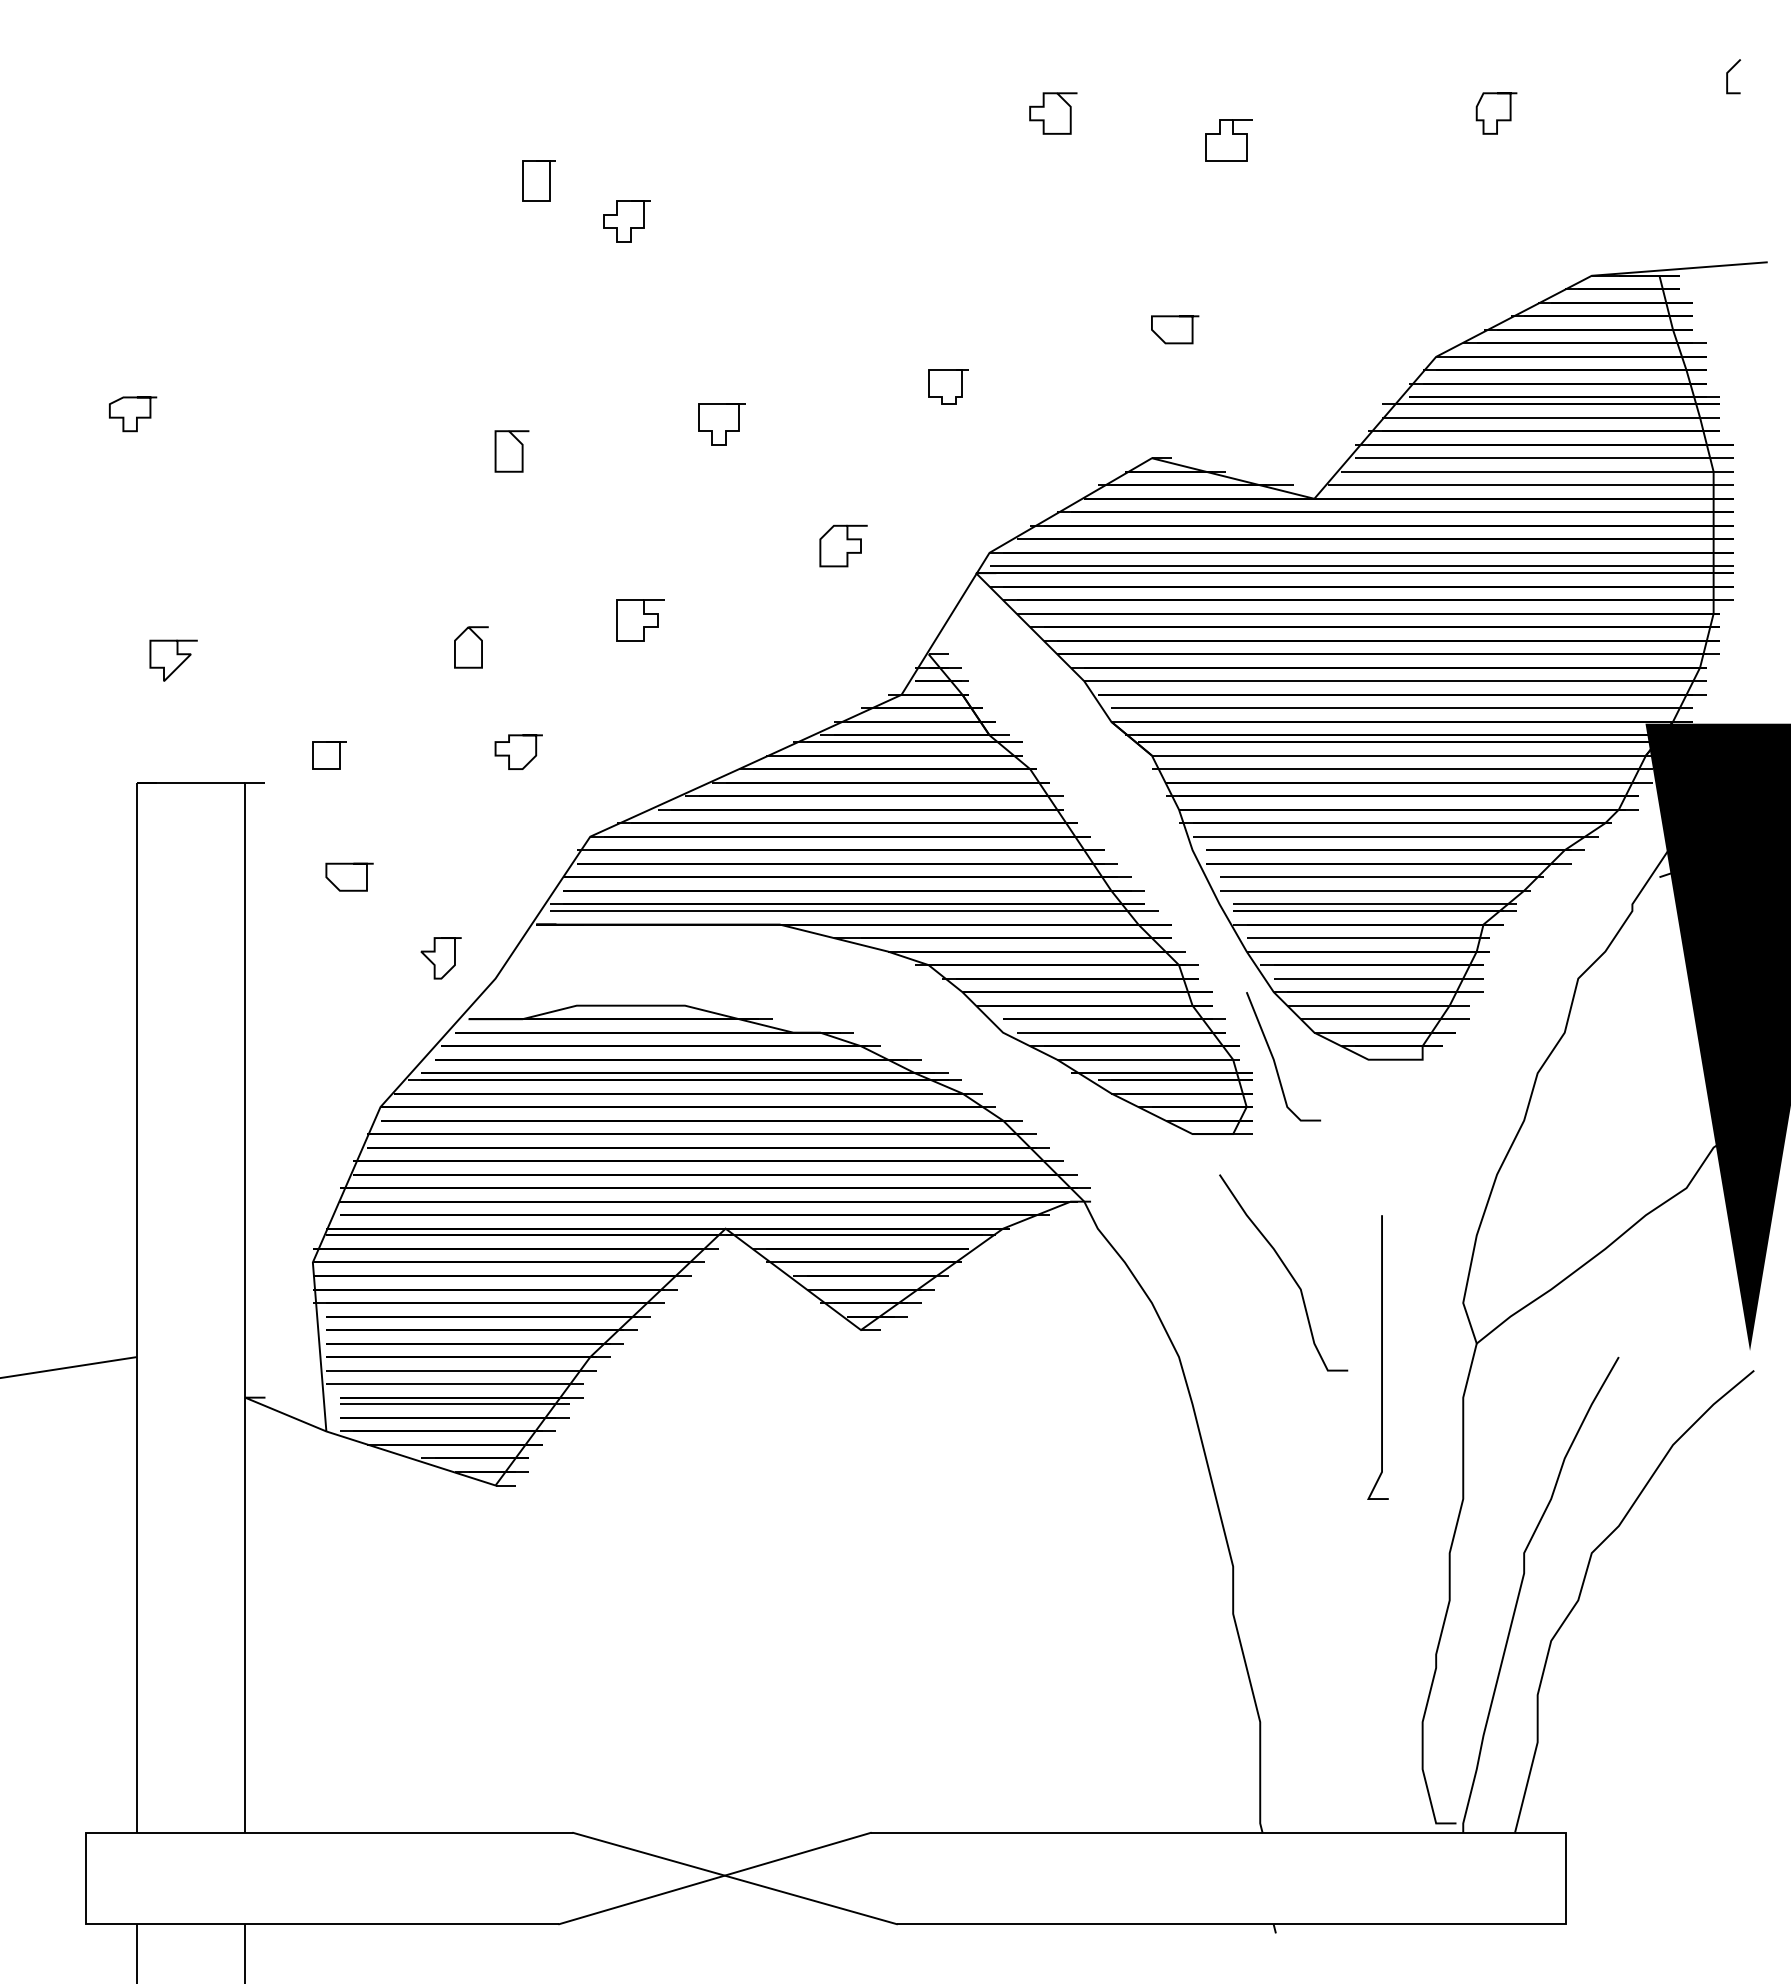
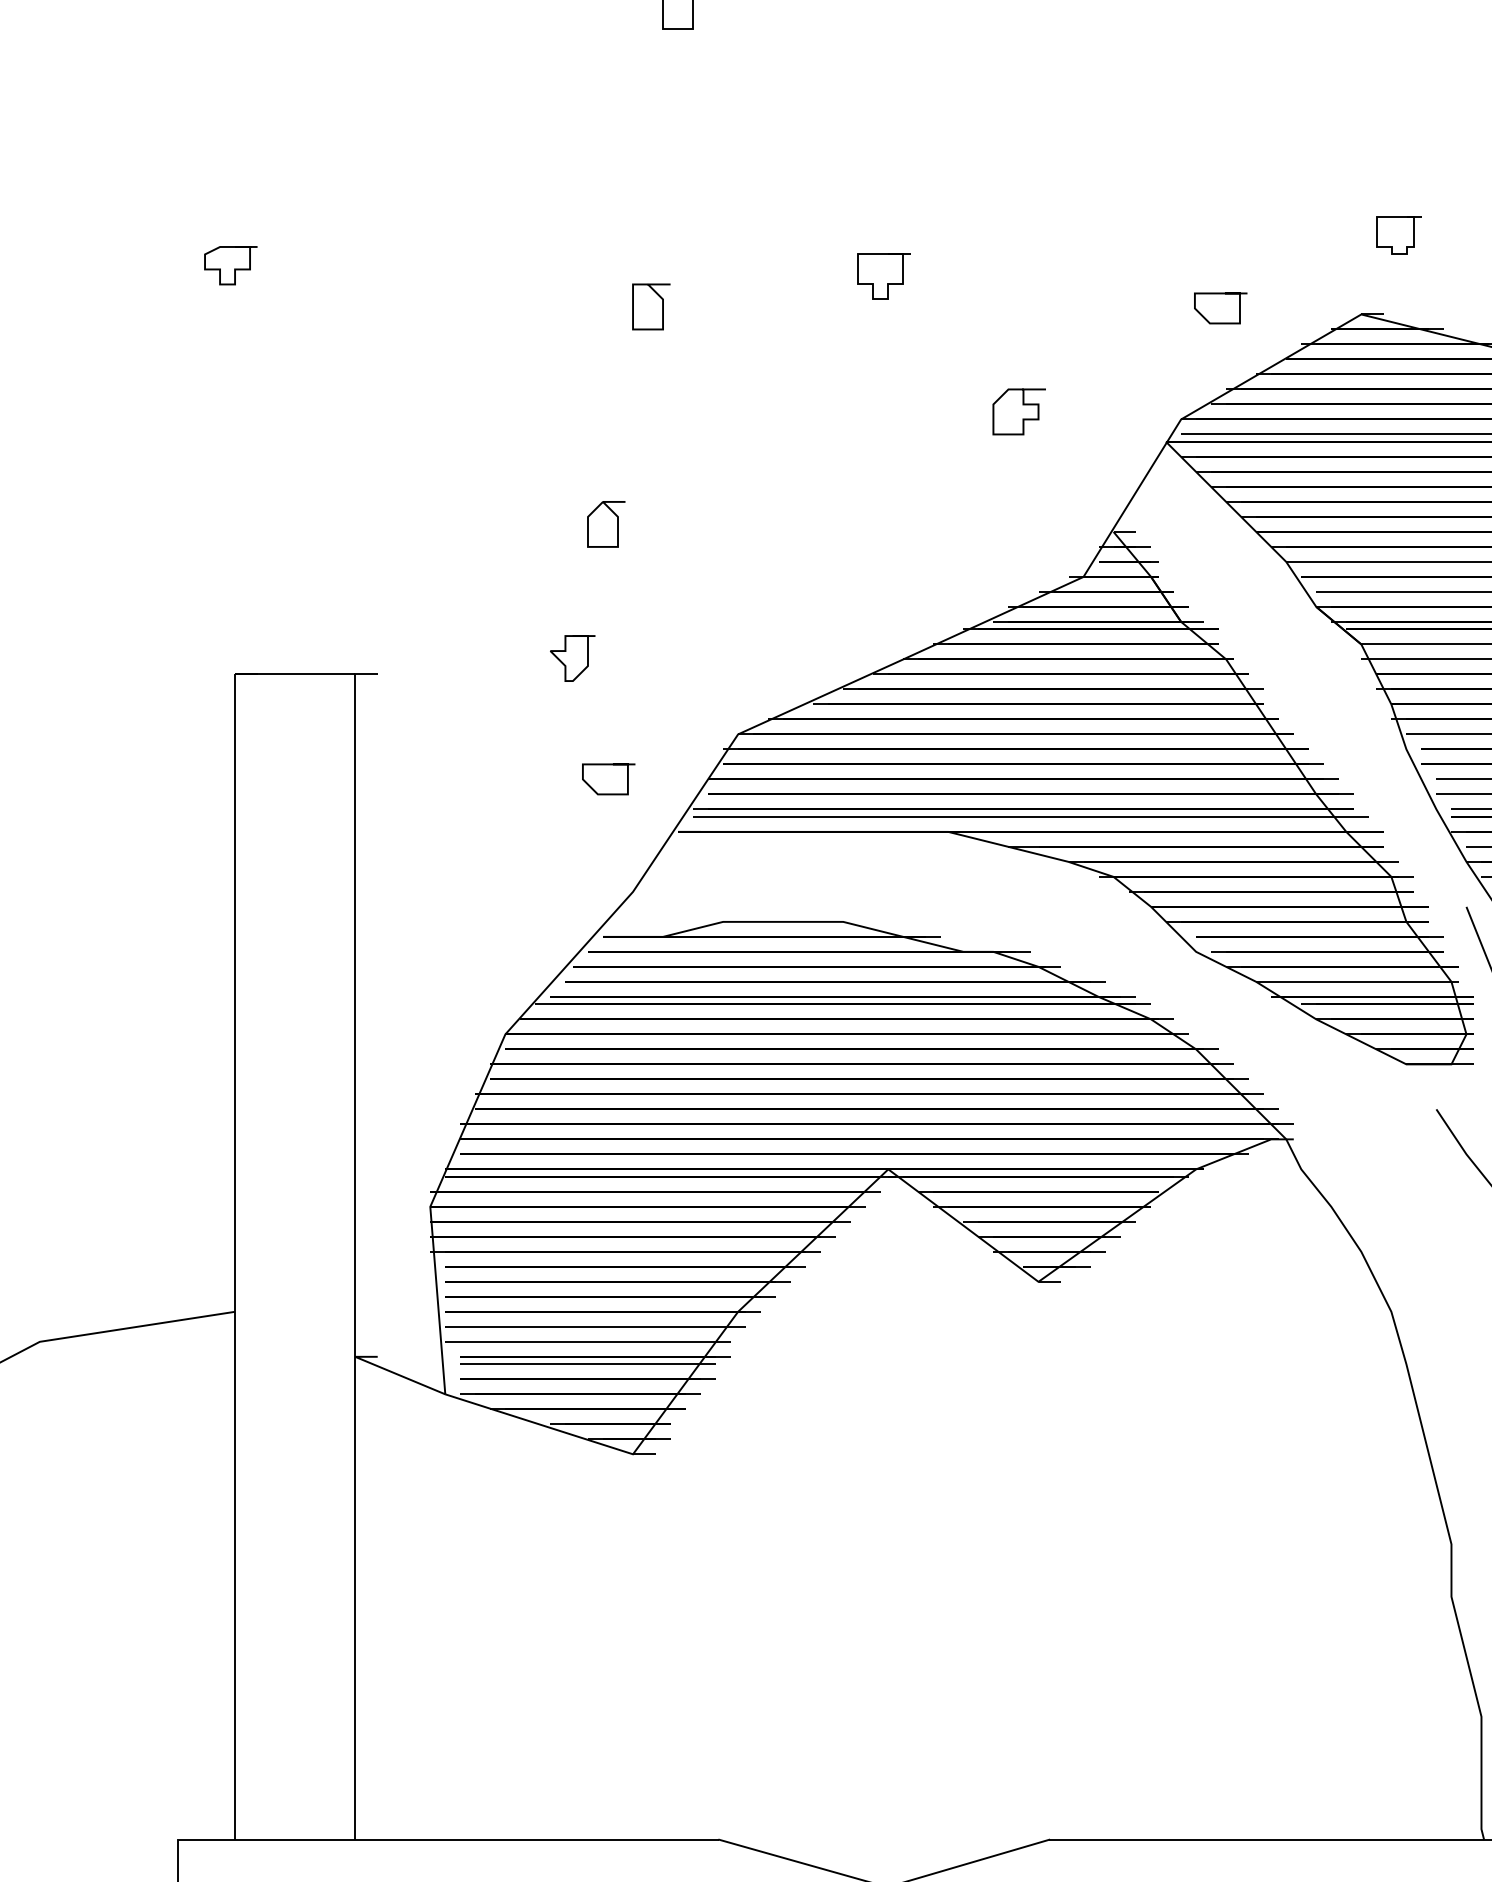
curve: (630, 227) -> (782, 58), removed
curve: (1175, 317) -> (1221, 294), moved
curve: (942, 396) -> (1391, 245), moved
curve: (643, 614) -> (797, 487), removed
curve: (177, 655) -> (280, 533), removed
curve: (509, 754) -> (648, 643), removed
curve: (339, 755) -> (459, 644), removed
curve: (349, 864) -> (608, 765), moved
curve: (435, 952) -> (566, 652), moved

